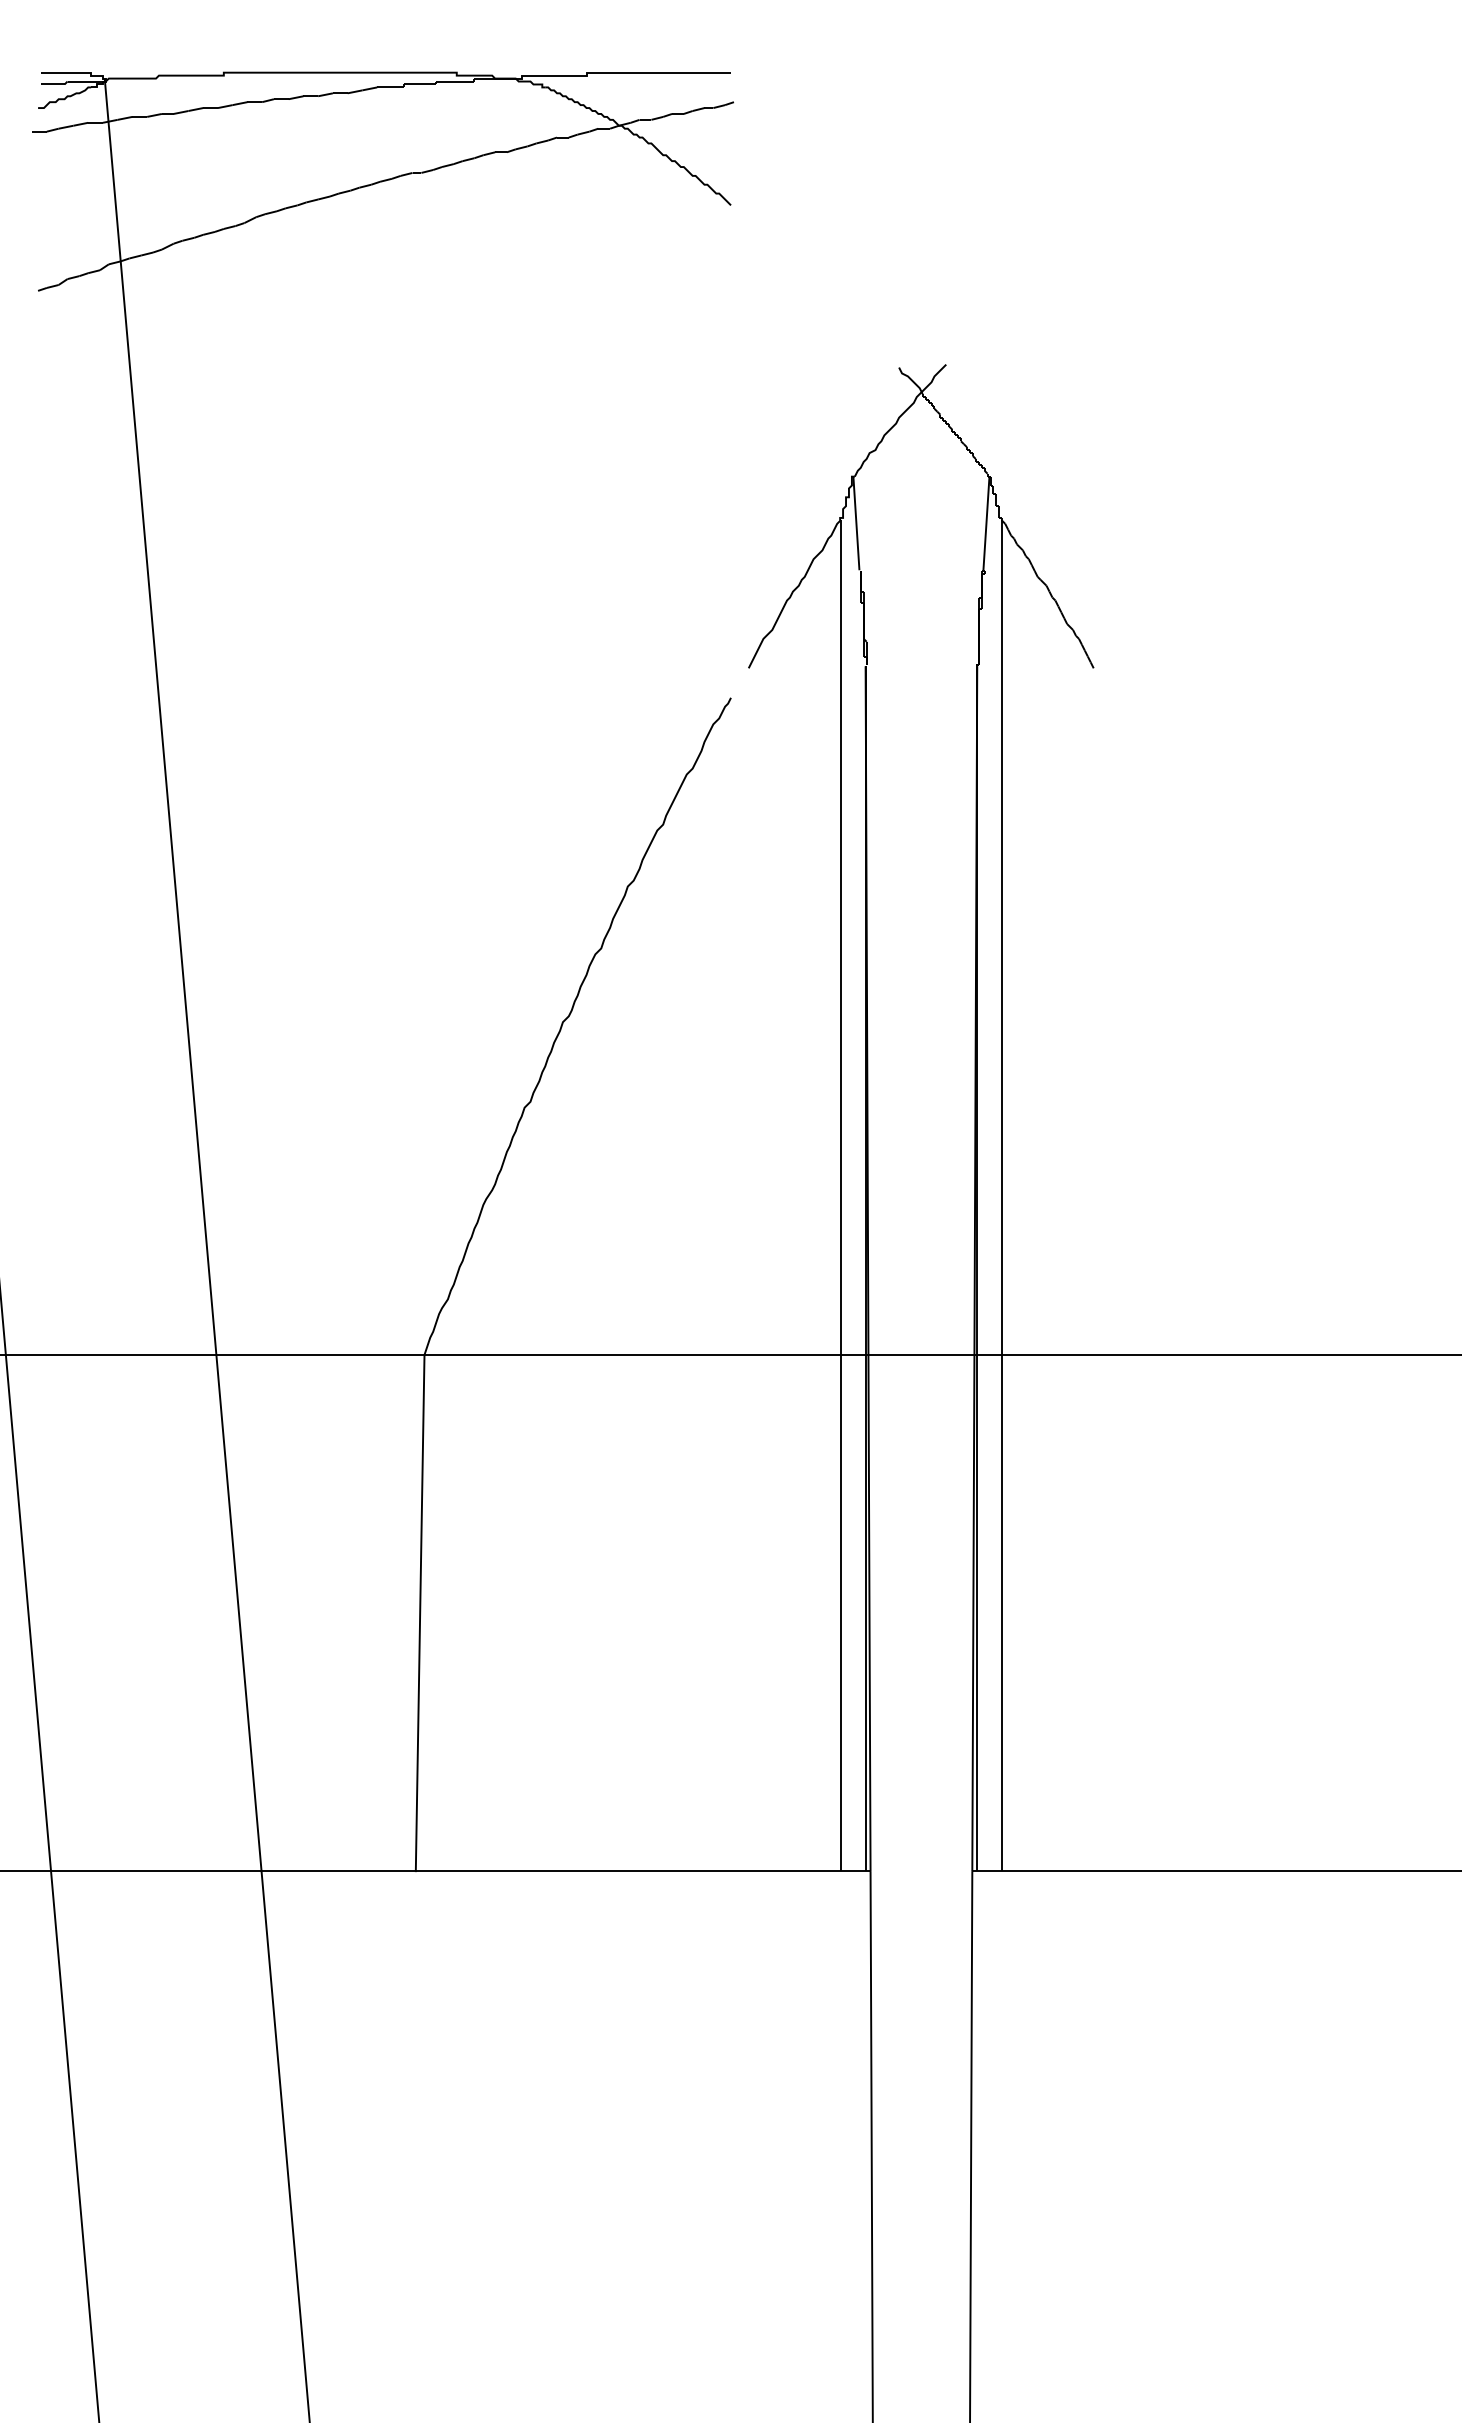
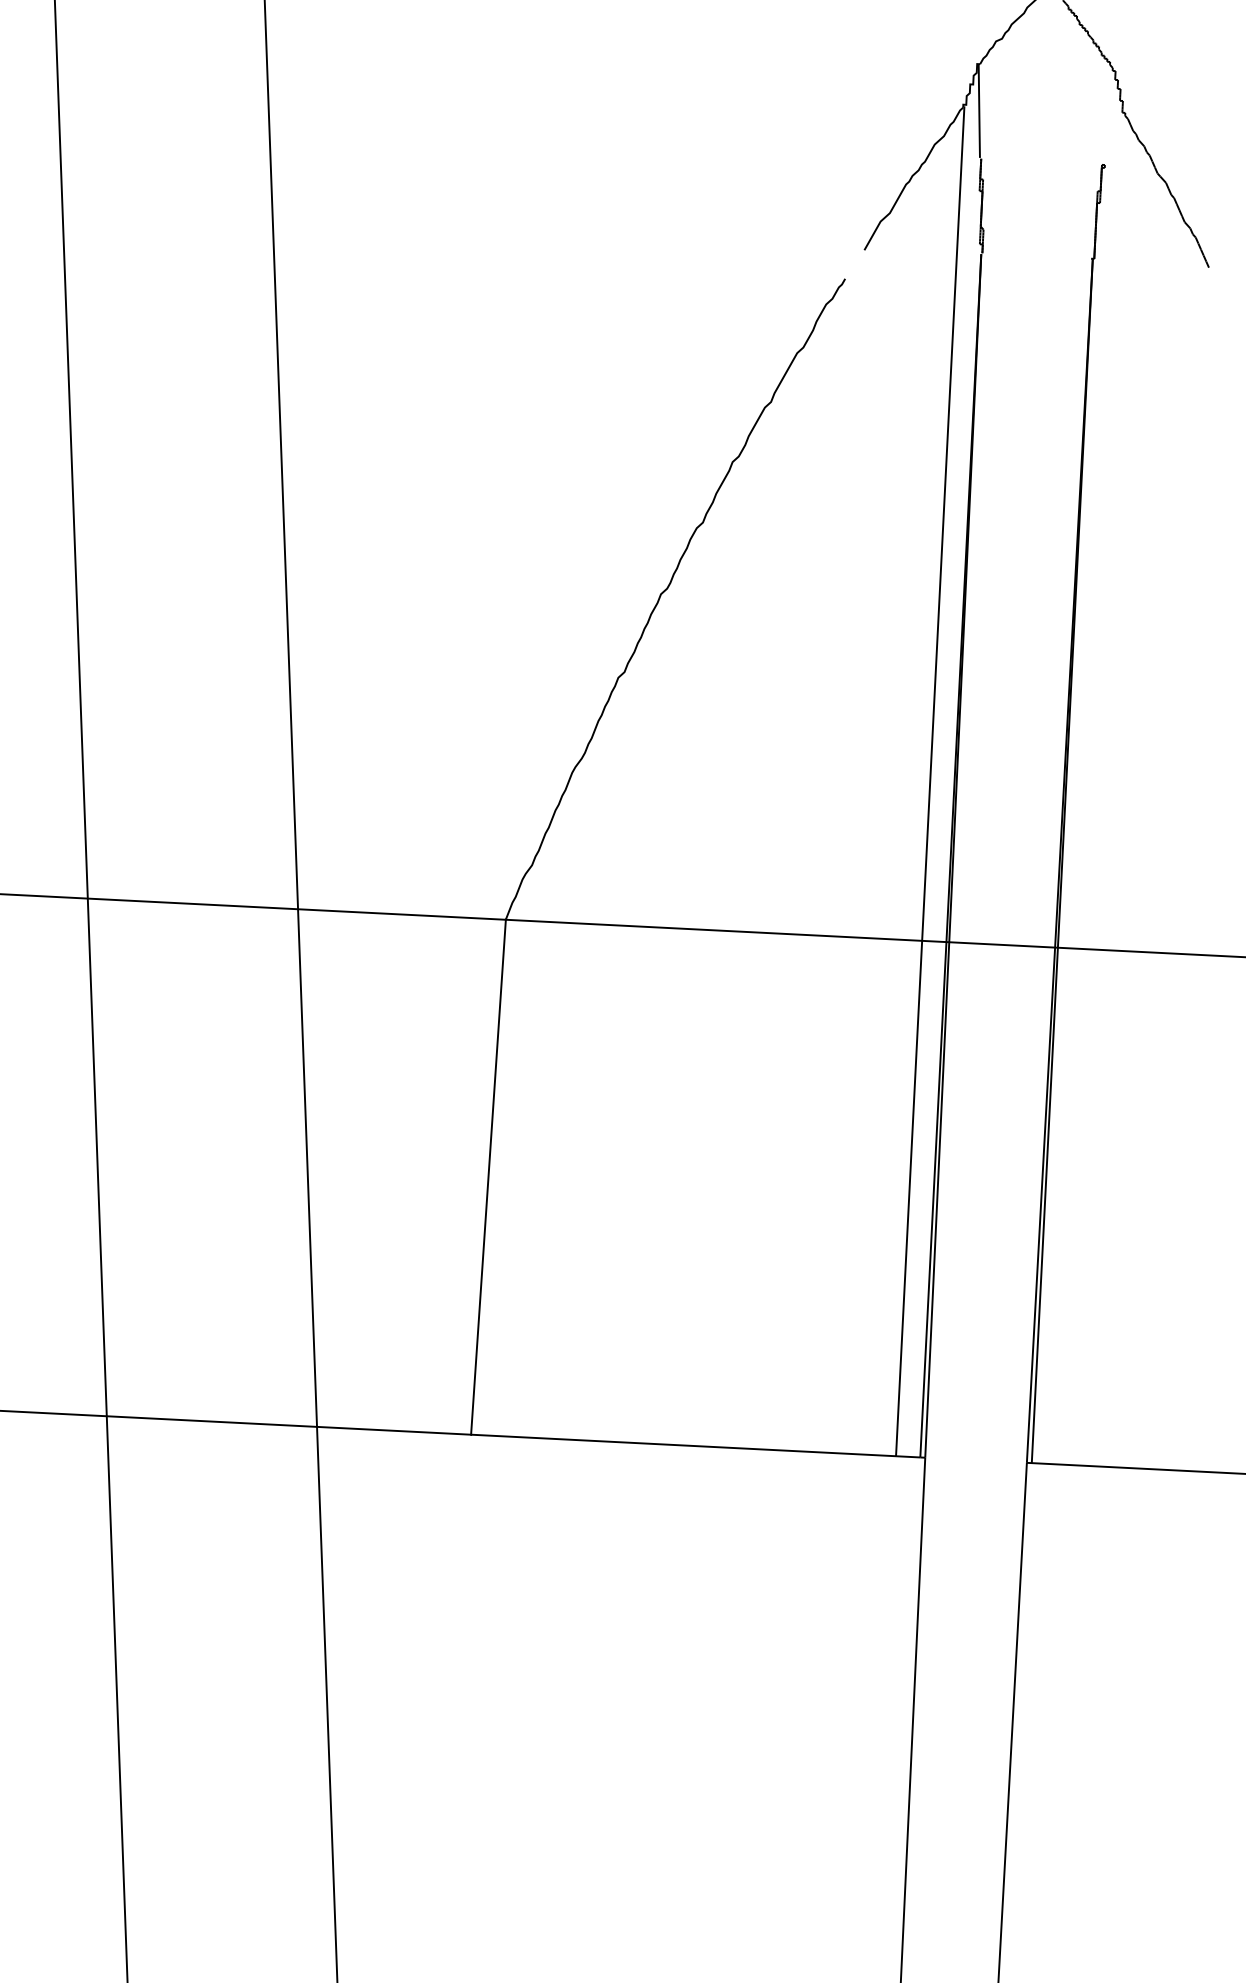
line: (986, 523) -> (1109, 117), removed
line: (1001, 1195) -> (1090, 789), removed

